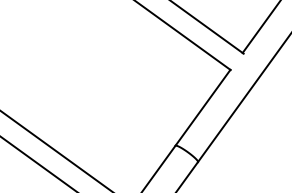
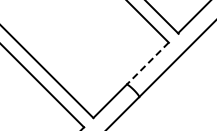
line: (202, 107) -> (147, 63), solid -> dashed

